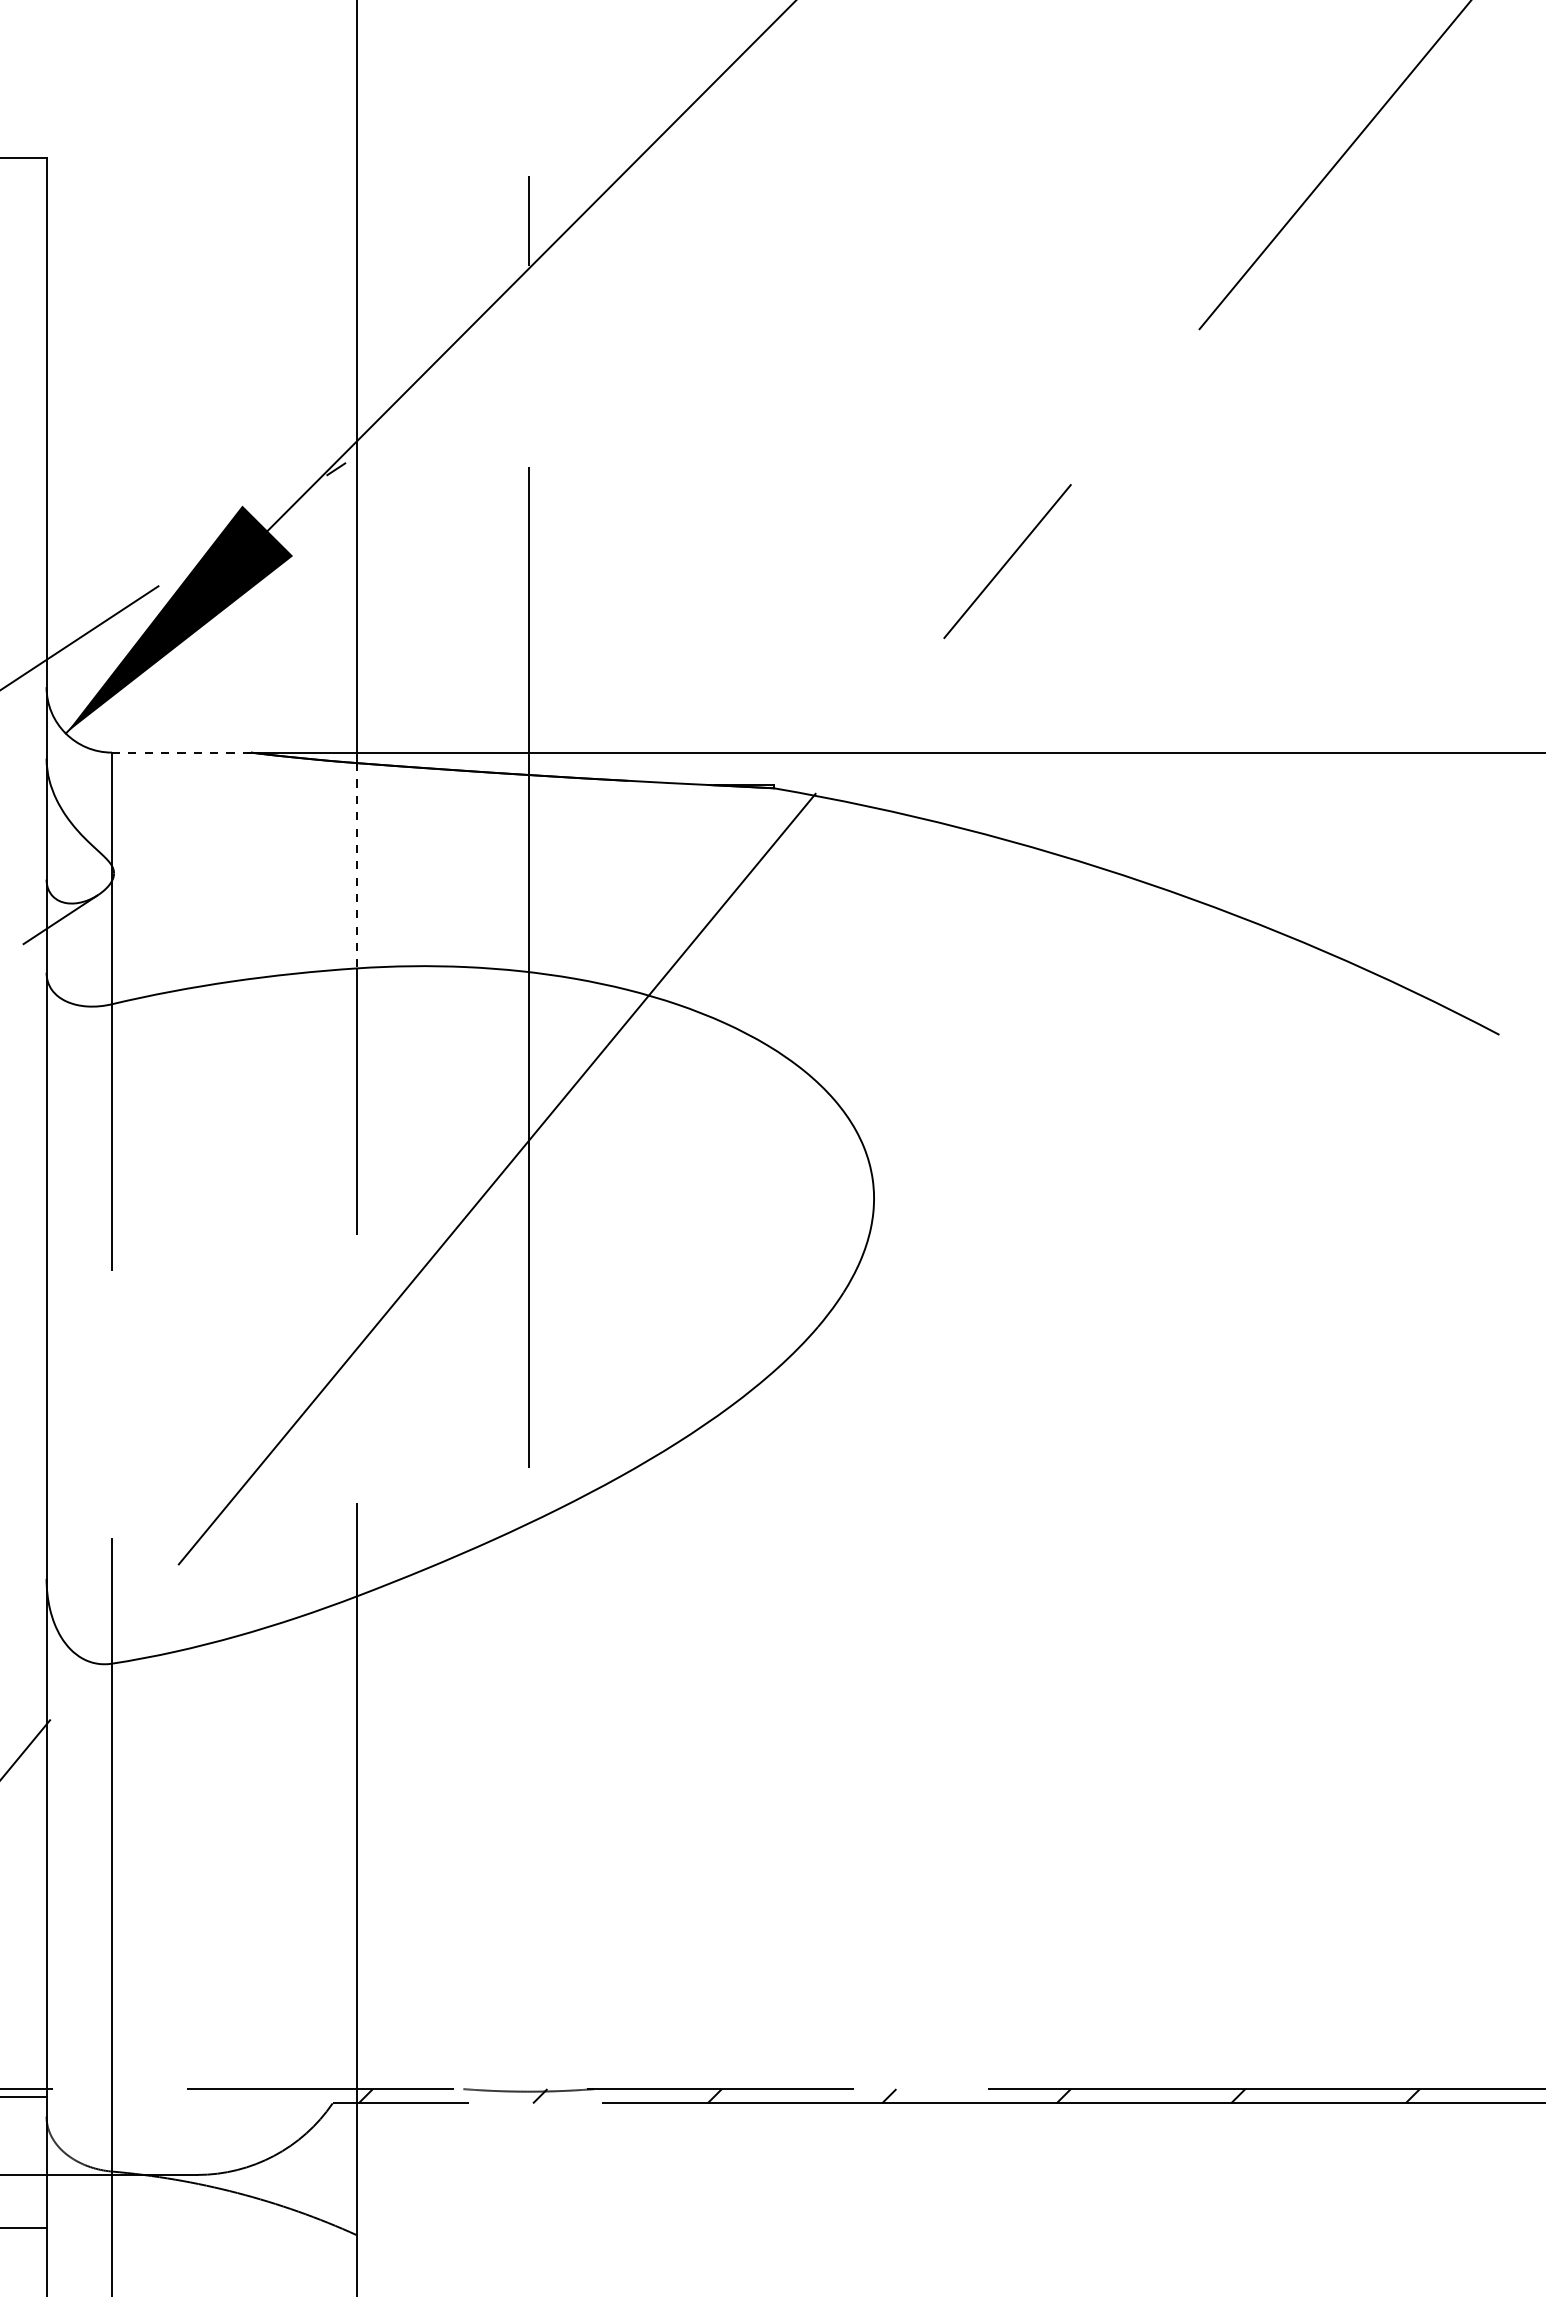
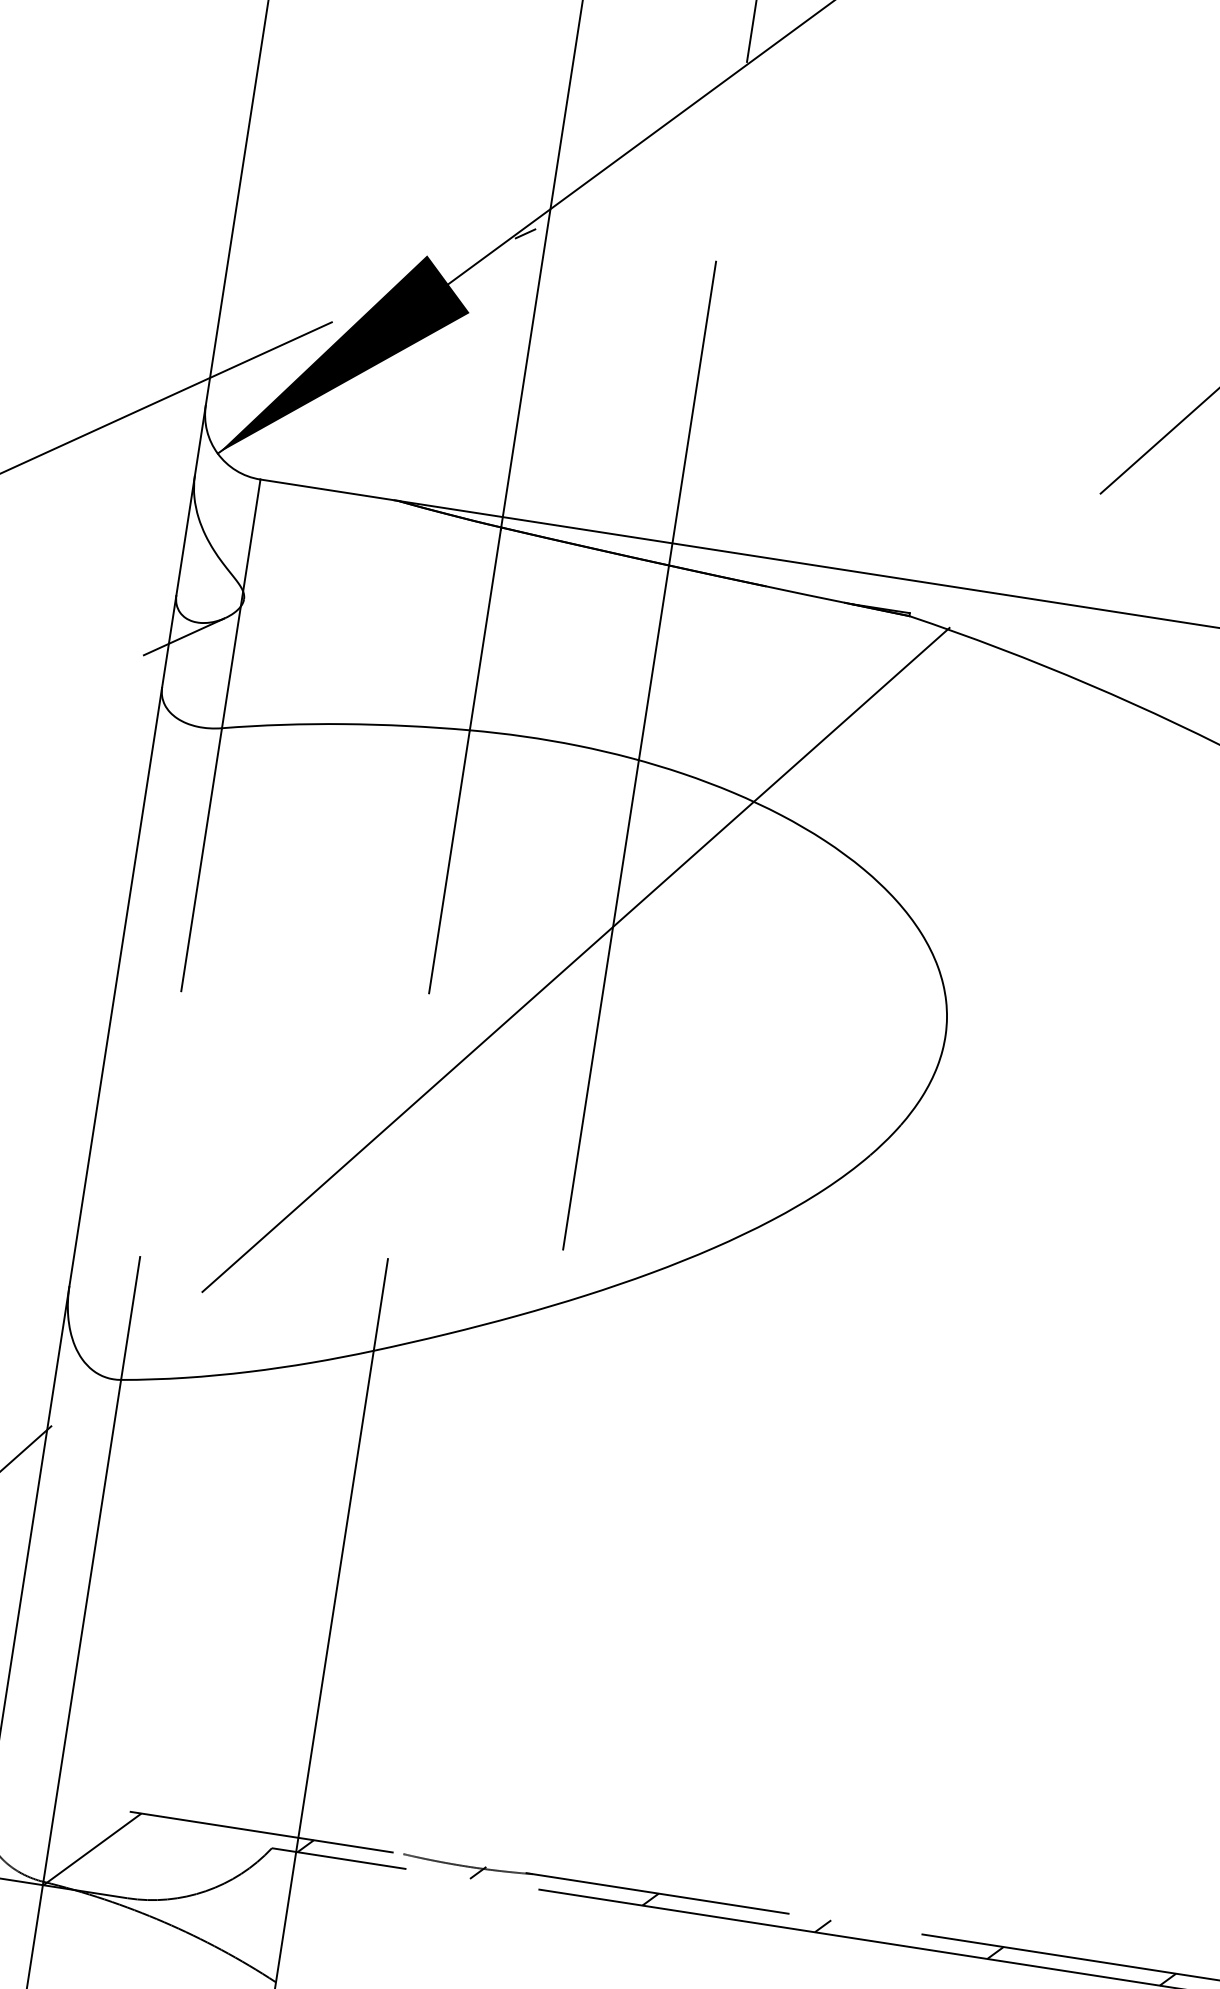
line: (181, 752) -> (329, 490), dashed -> solid
line: (357, 865) -> (485, 628), dashed -> solid
line: (155, 2131) -> (92, 1848), added

